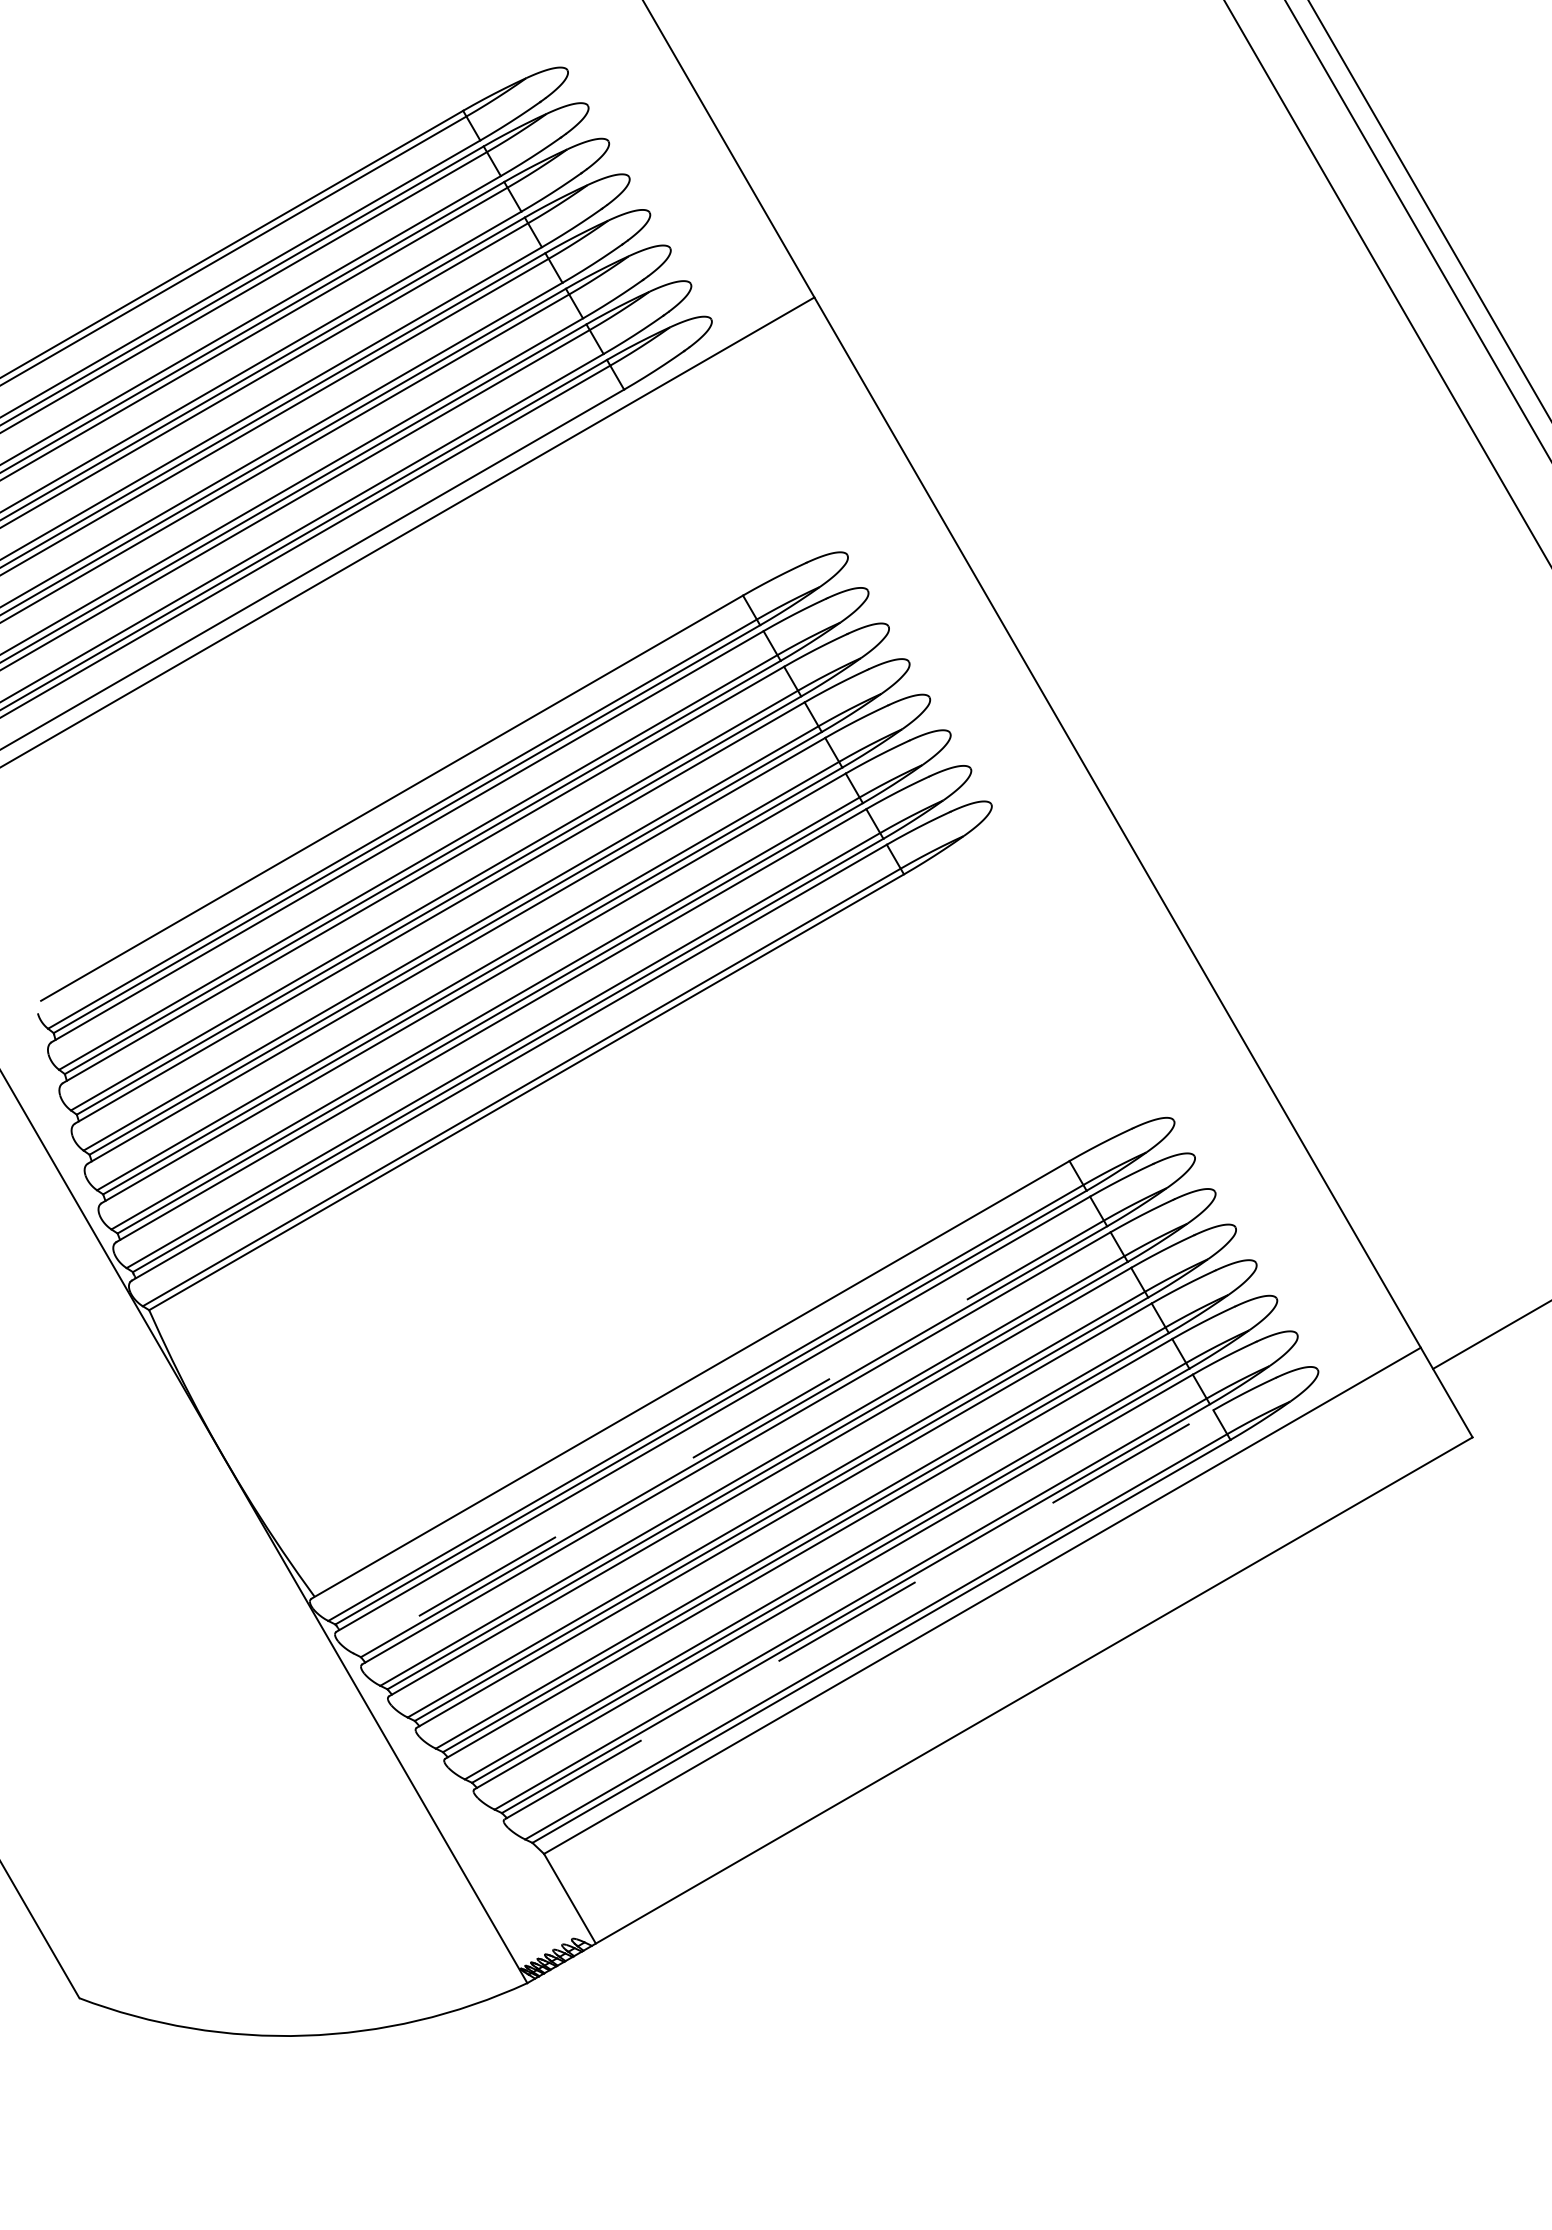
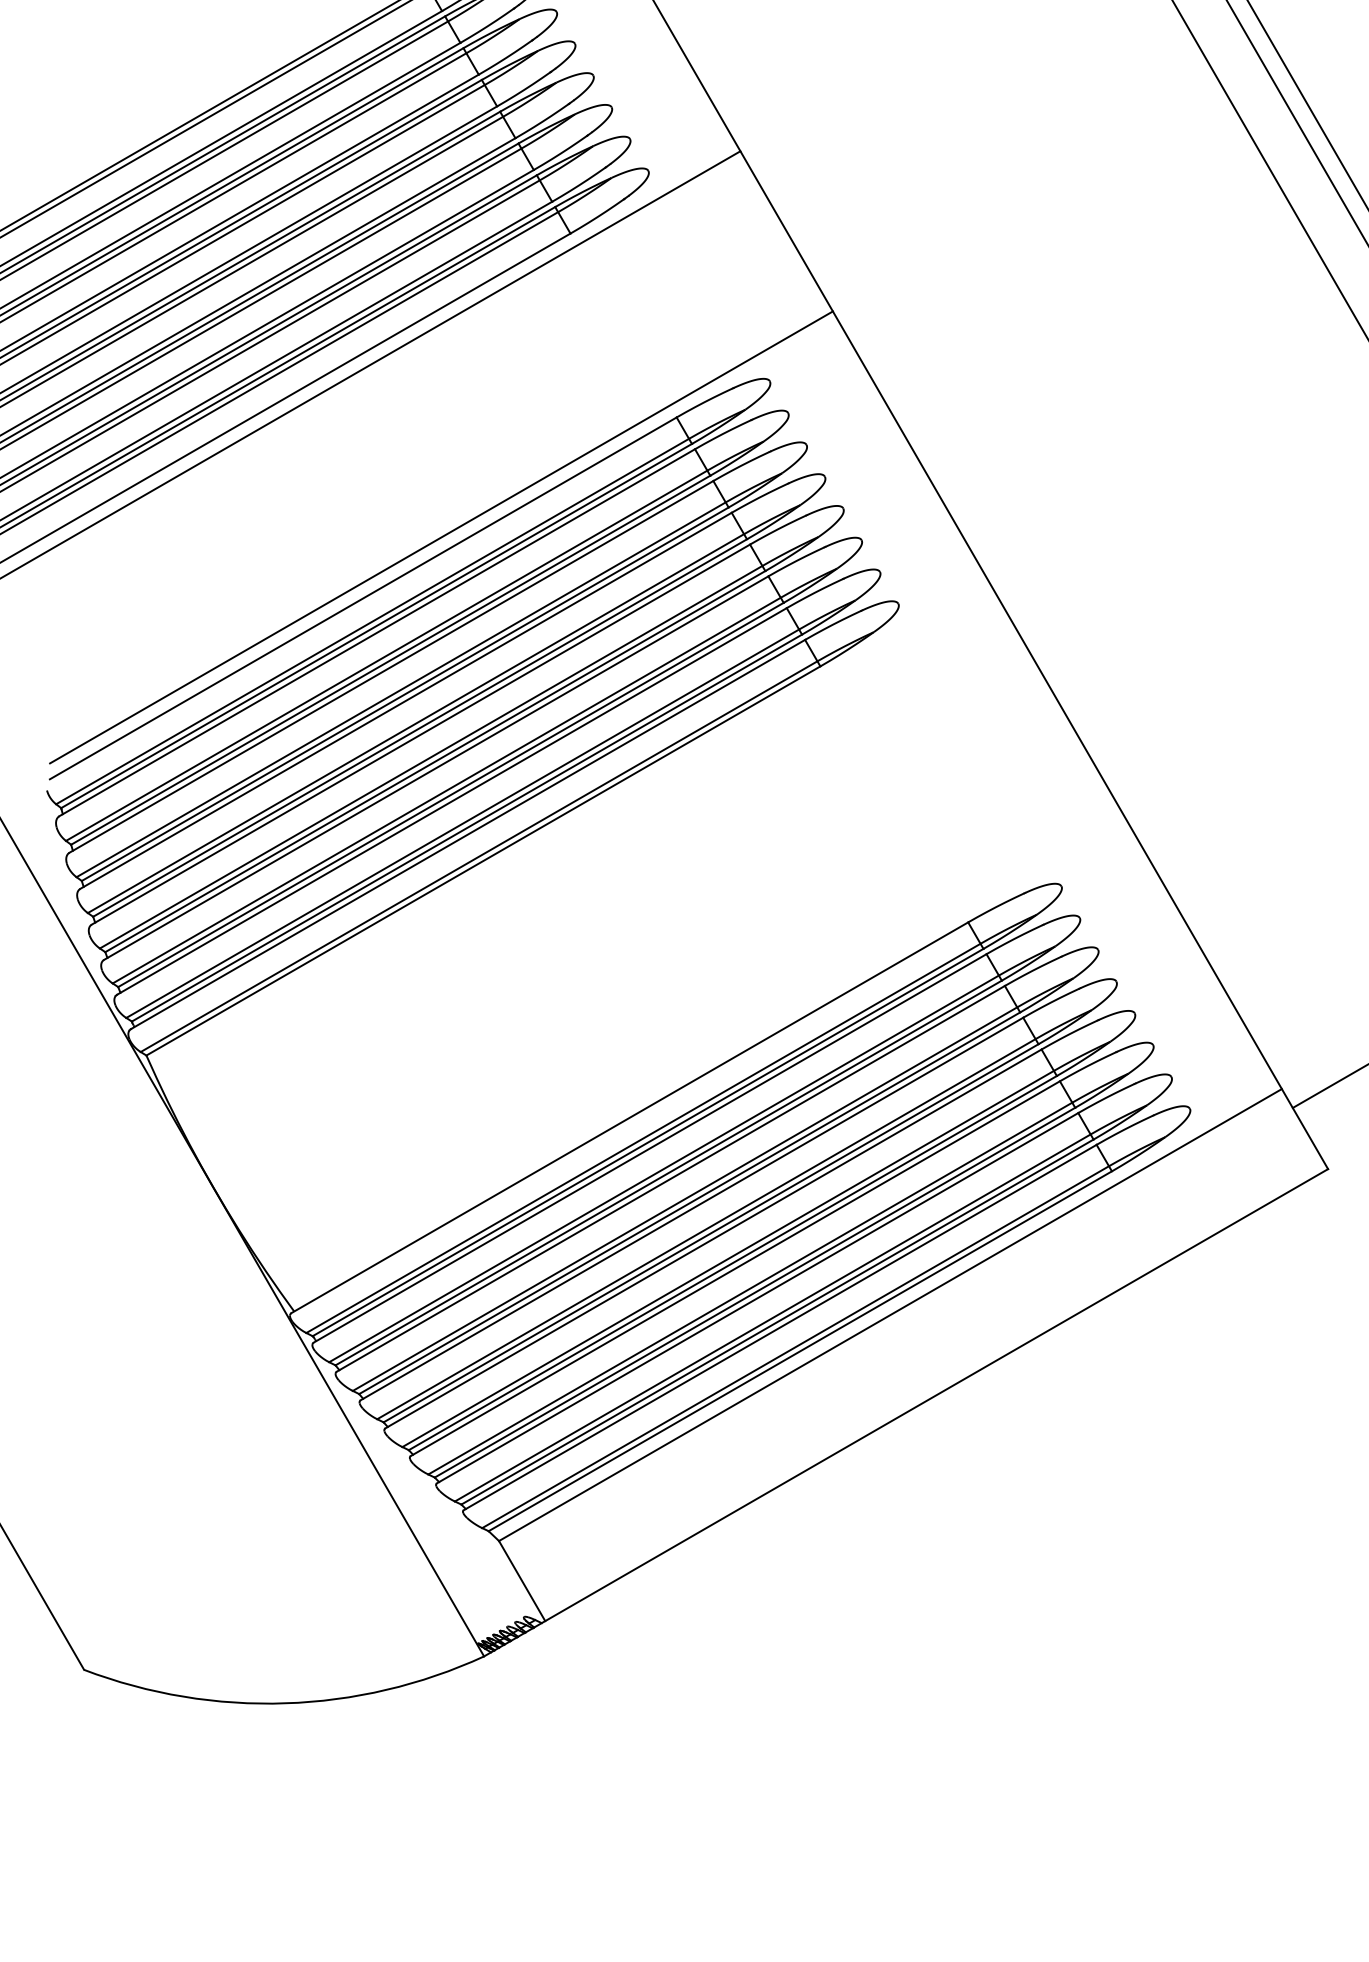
line: (479, 729) -> (441, 537), added
line: (728, 1437) -> (663, 1169), dashed -> solid
line: (859, 1614) -> (780, 1327), dashed -> solid

